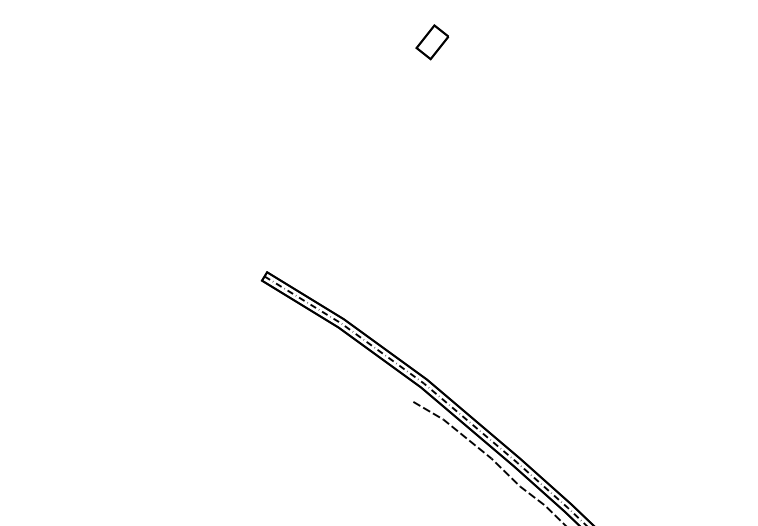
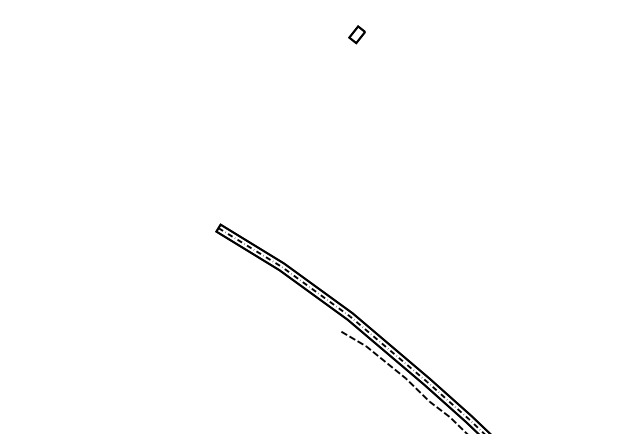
part: (432, 42) -> (357, 34), size x0.6

